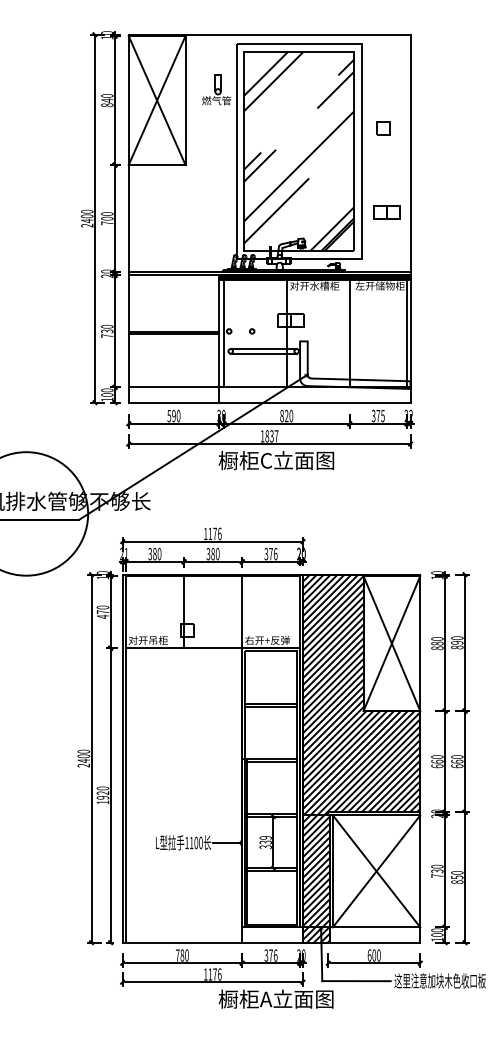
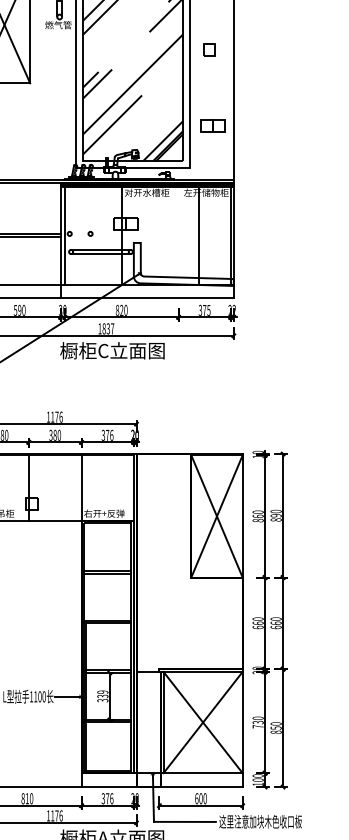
line: (349, 331) -> (198, 233), moved
text: (437, 643) -> (258, 516), 880 -> 860
hatch: (361, 758) -> (189, 620), removed
text: (179, 955) -> (24, 798), 780 -> 810

